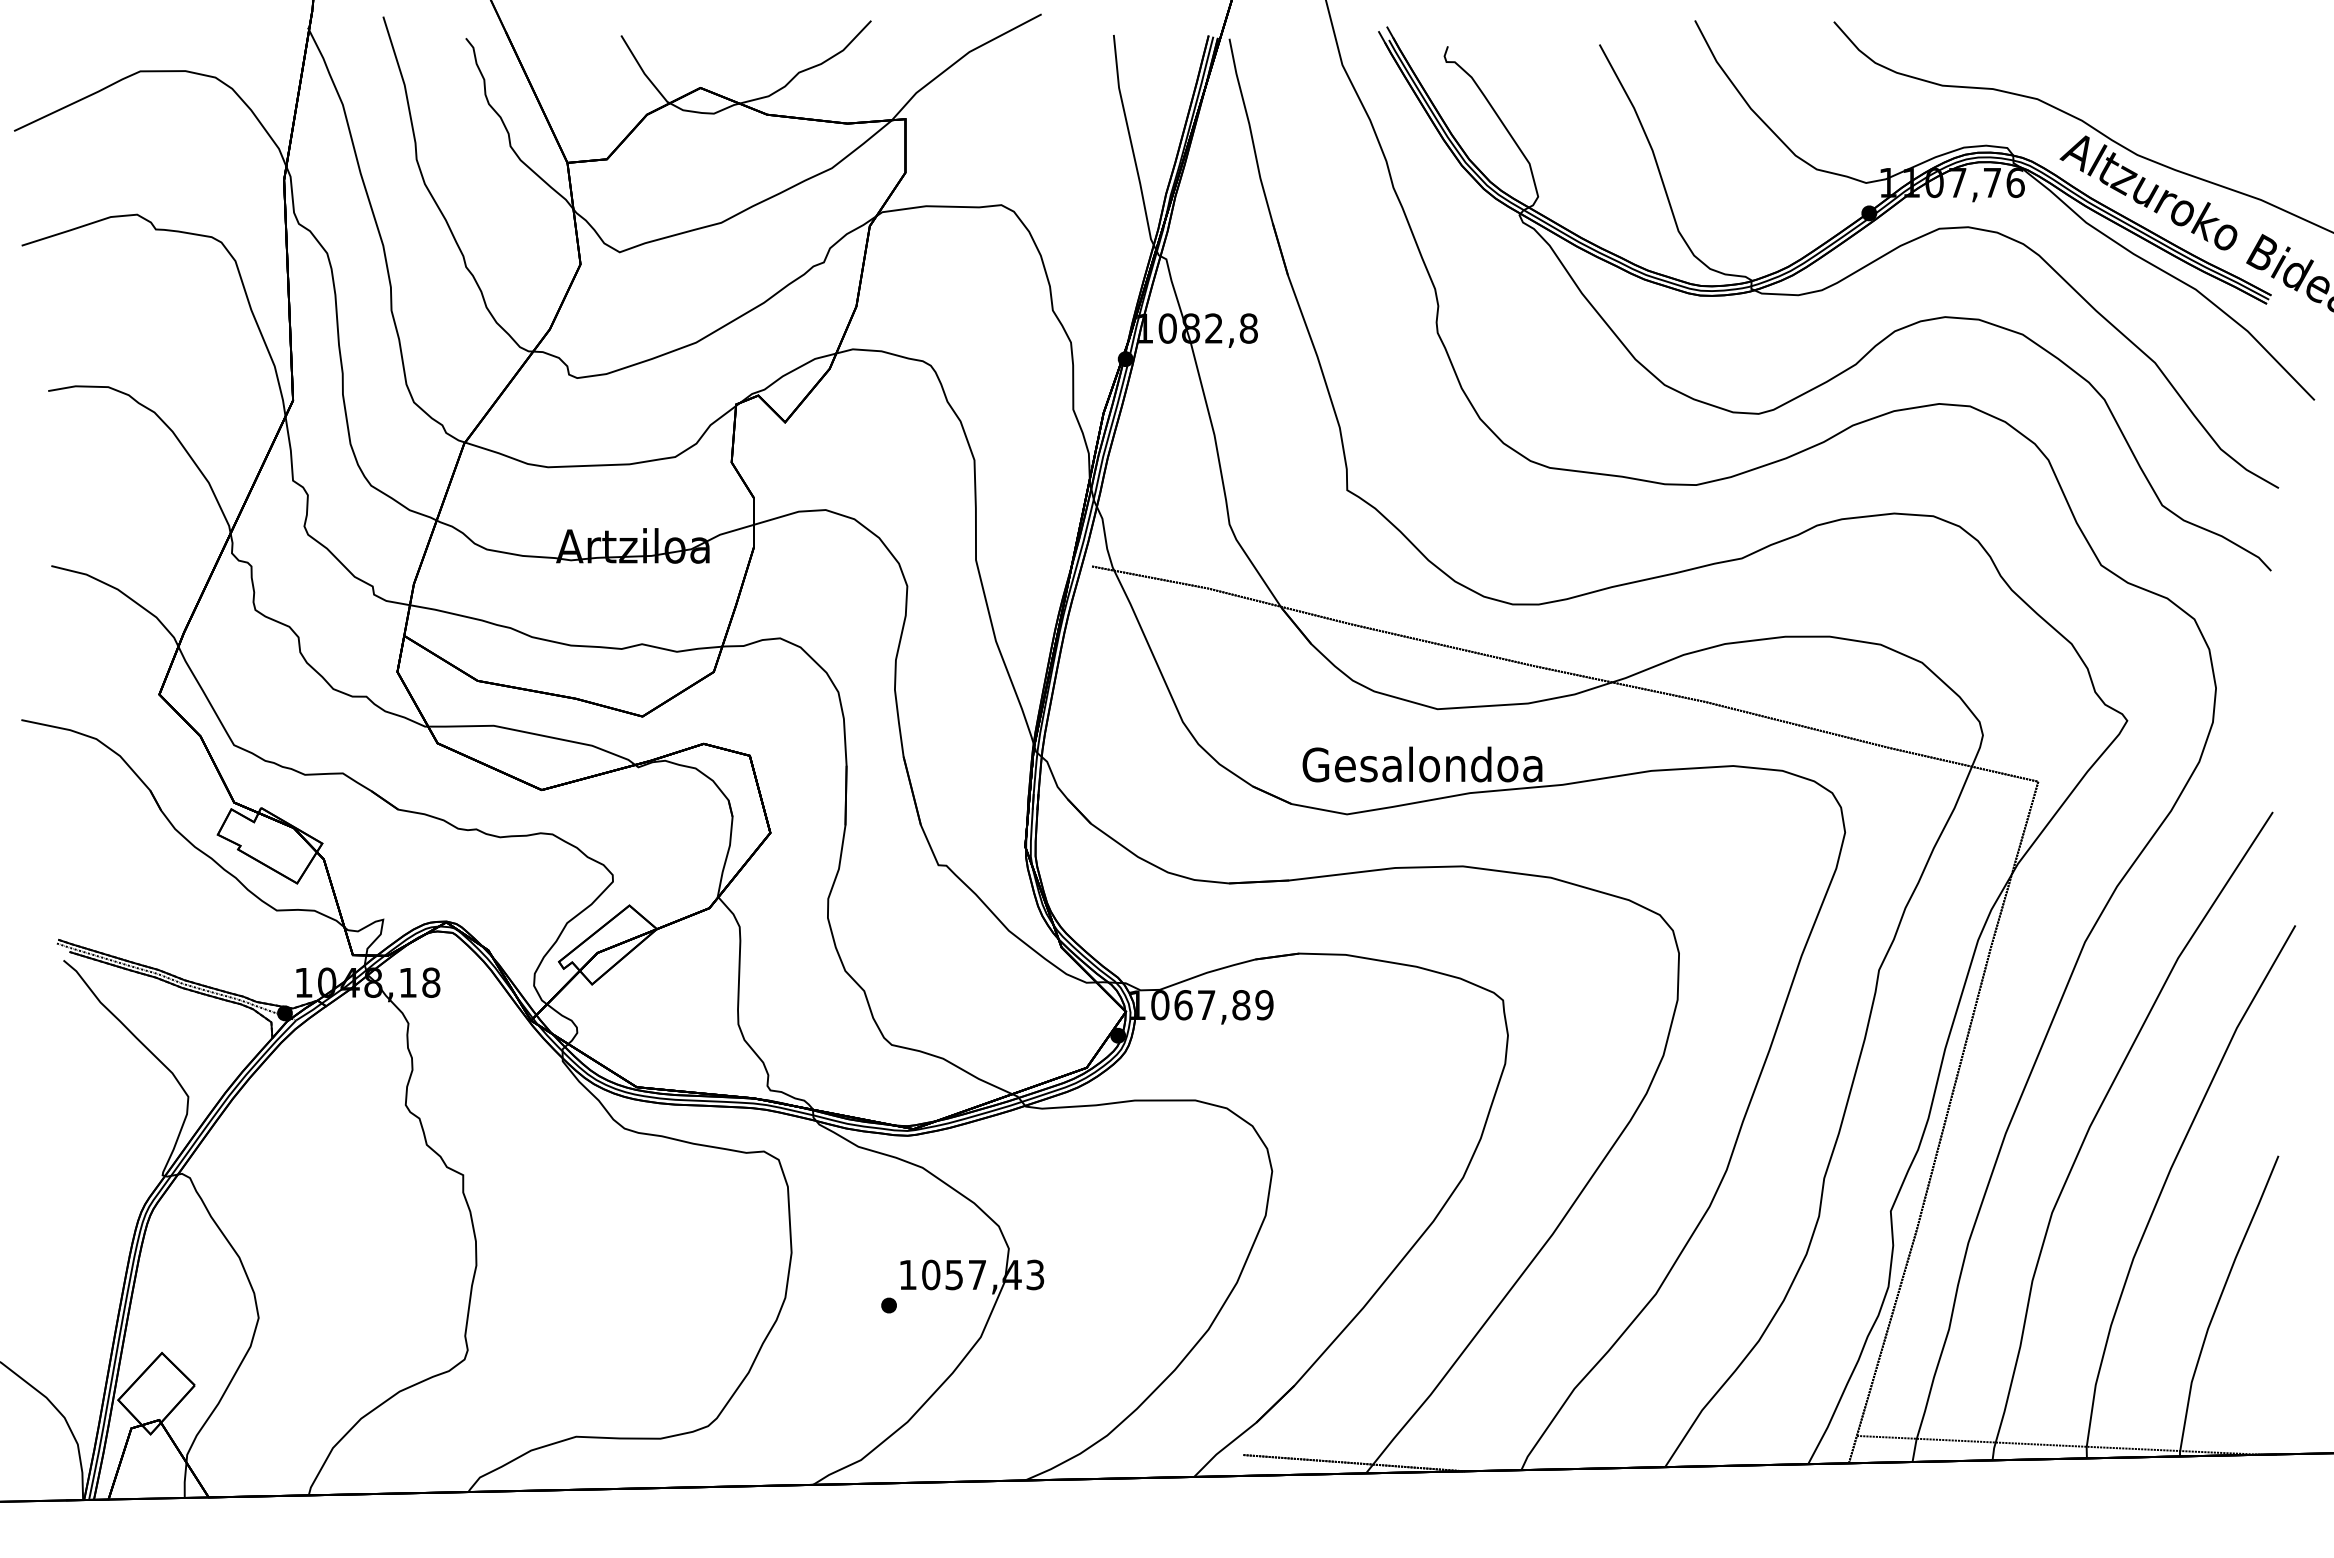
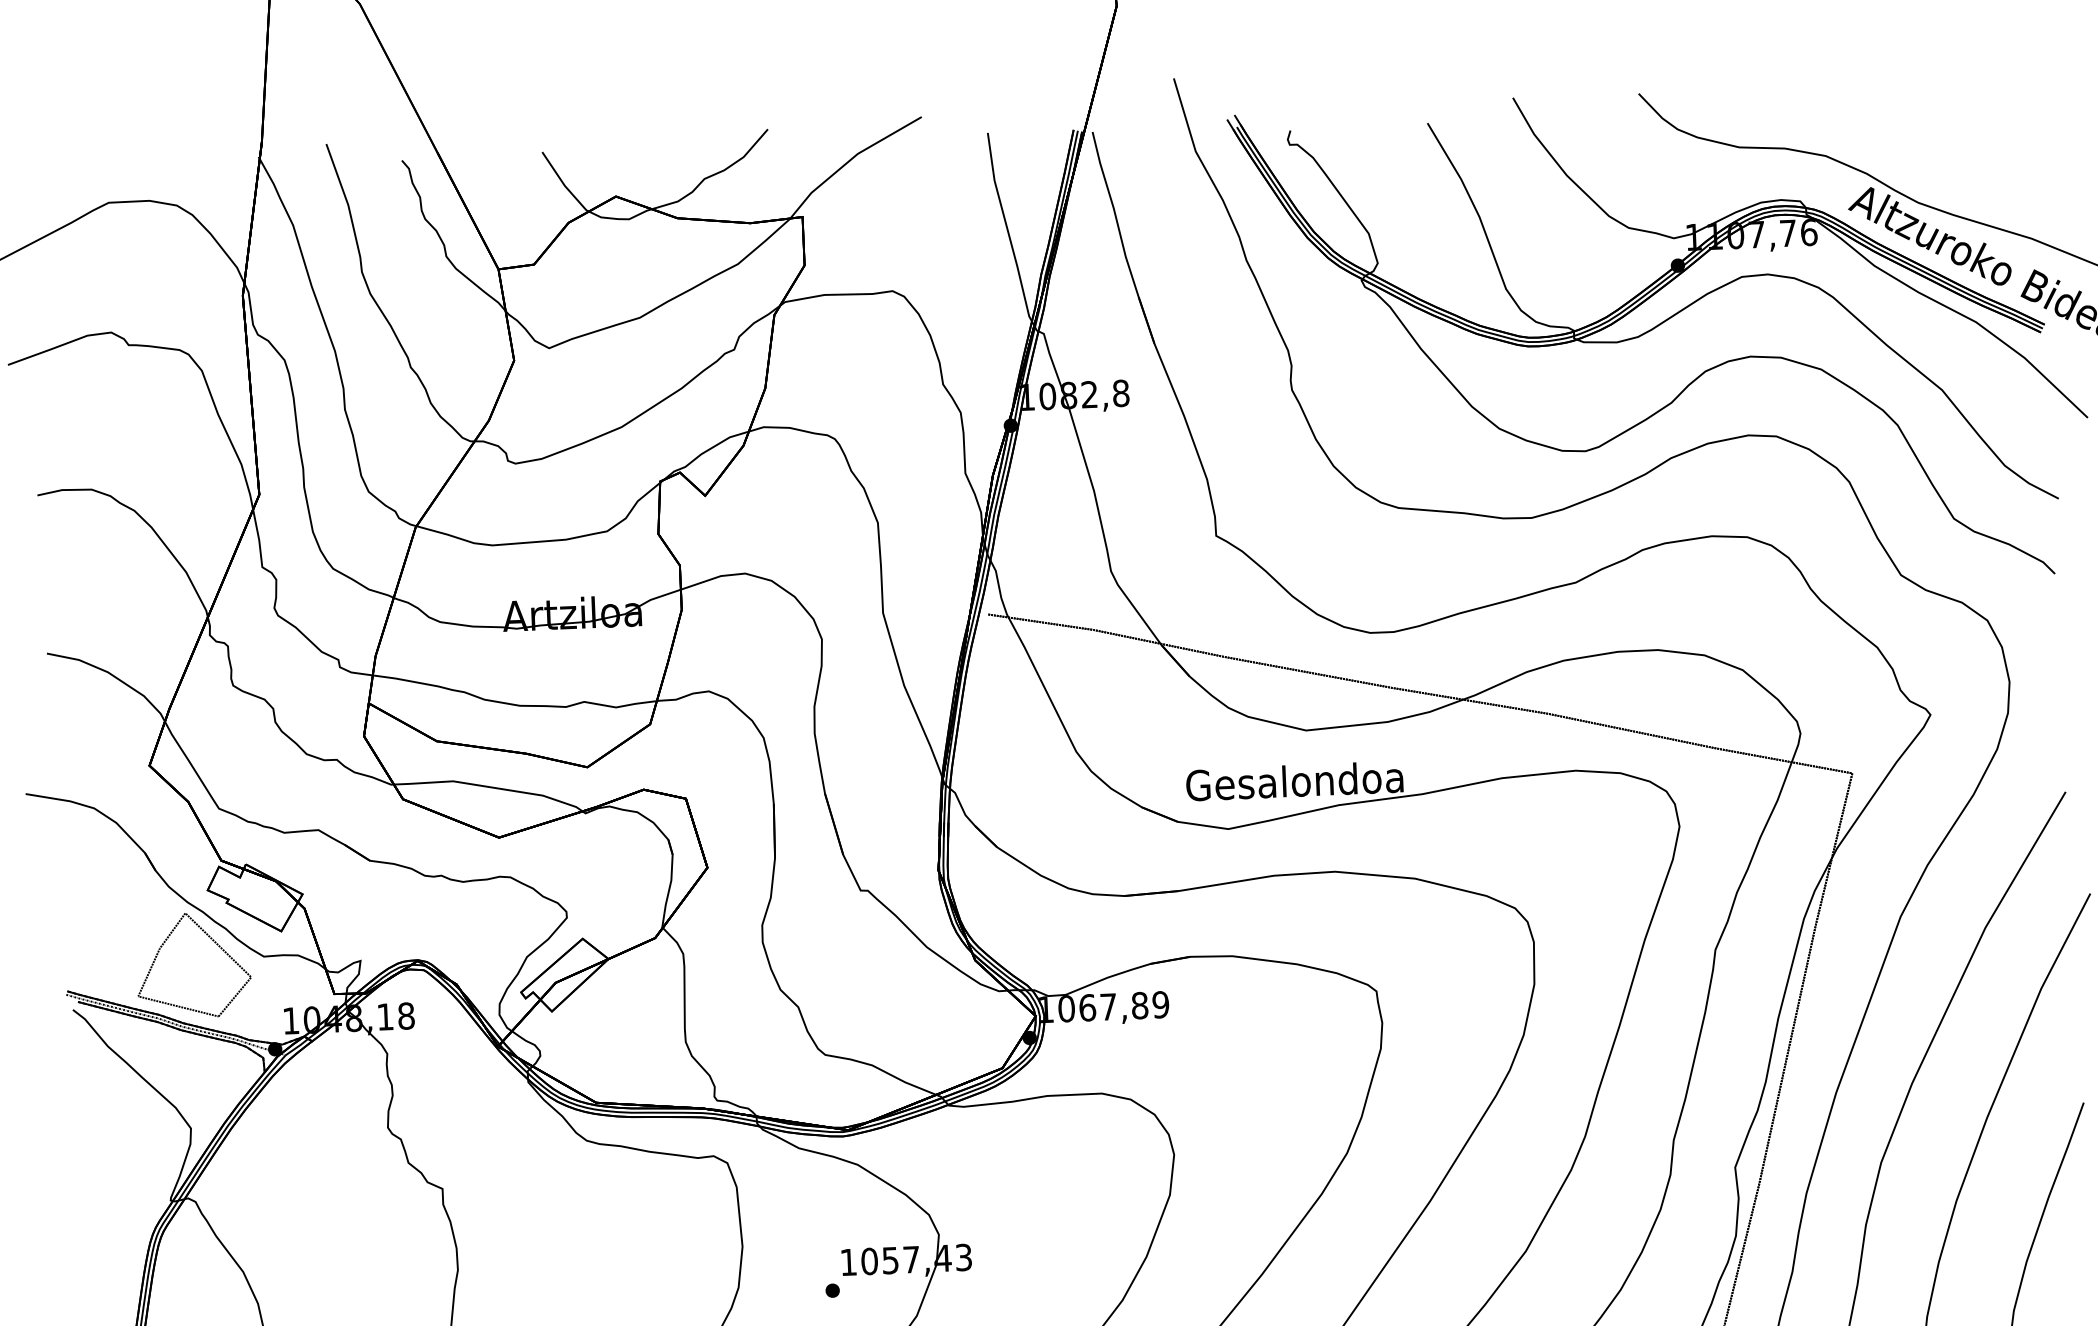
part: (222, 892) -> (214, 942), added

